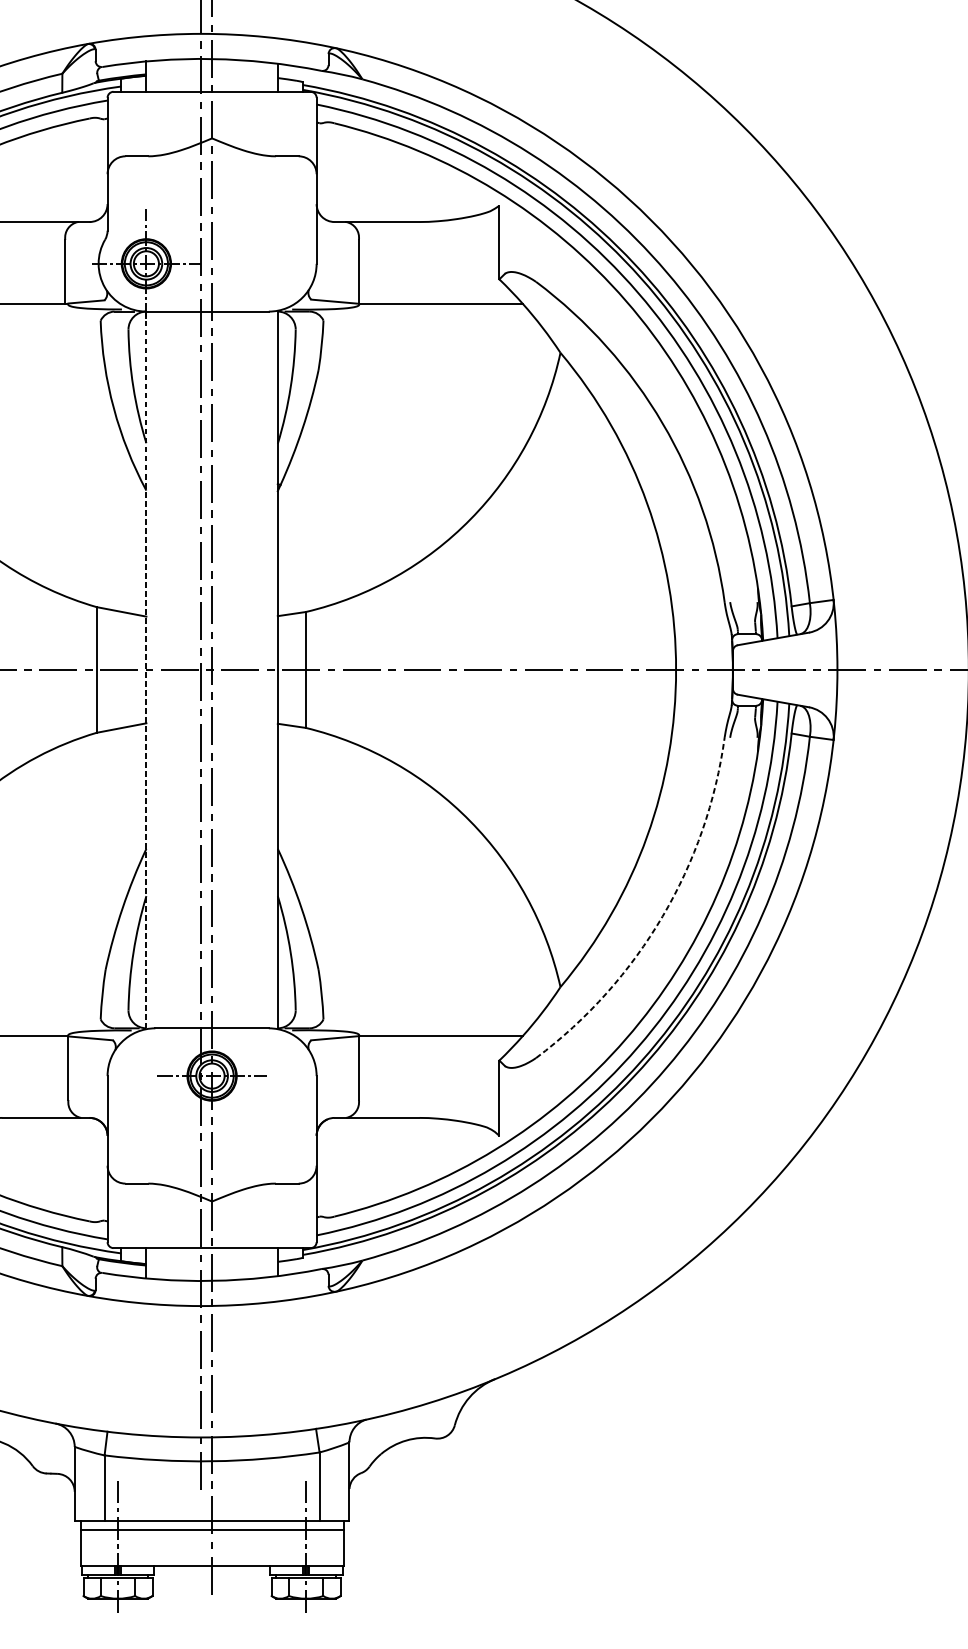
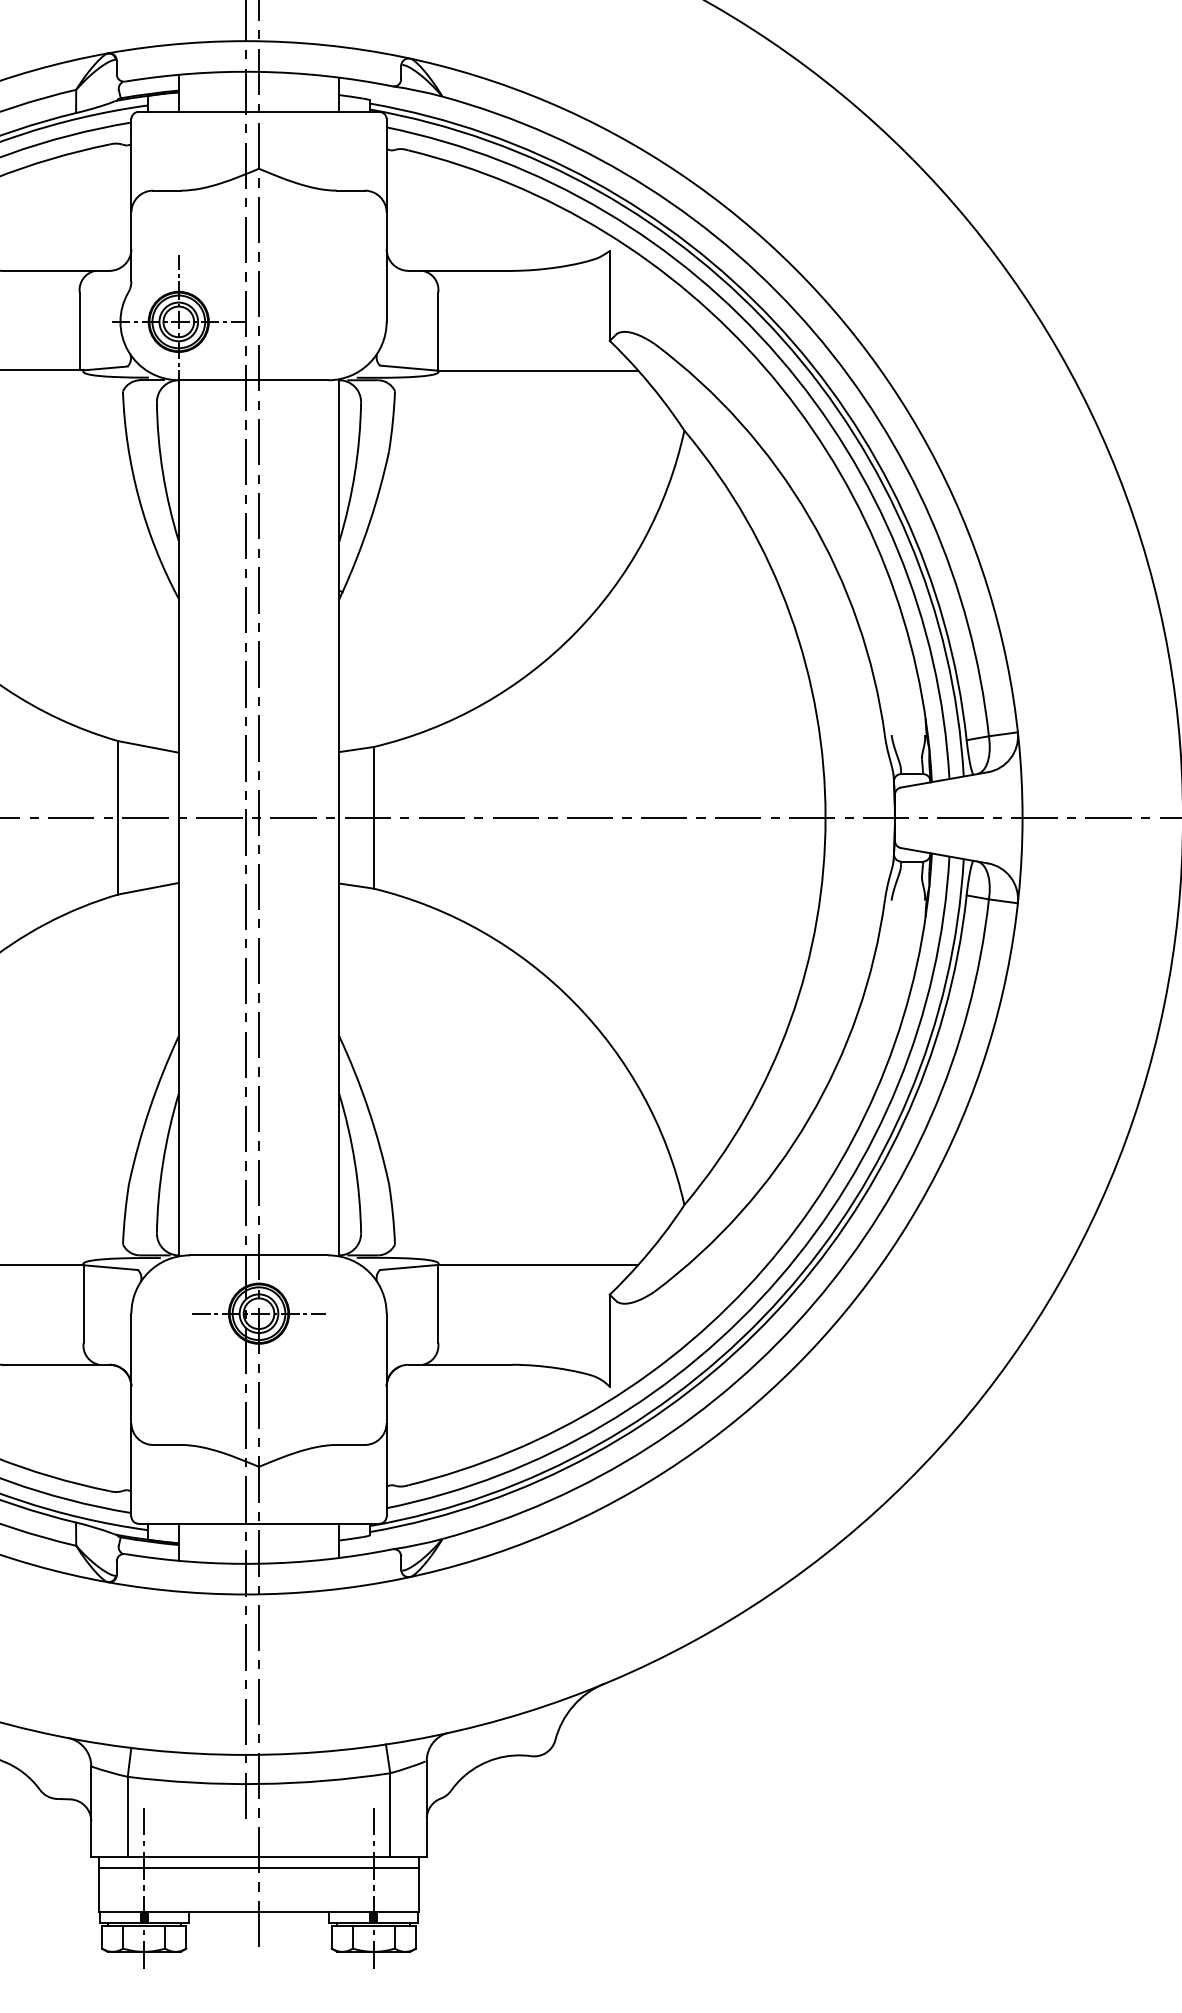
line: (146, 669) -> (178, 817), dashed -> solid
arc: (662, 916) -> (809, 1118), dashed -> solid

